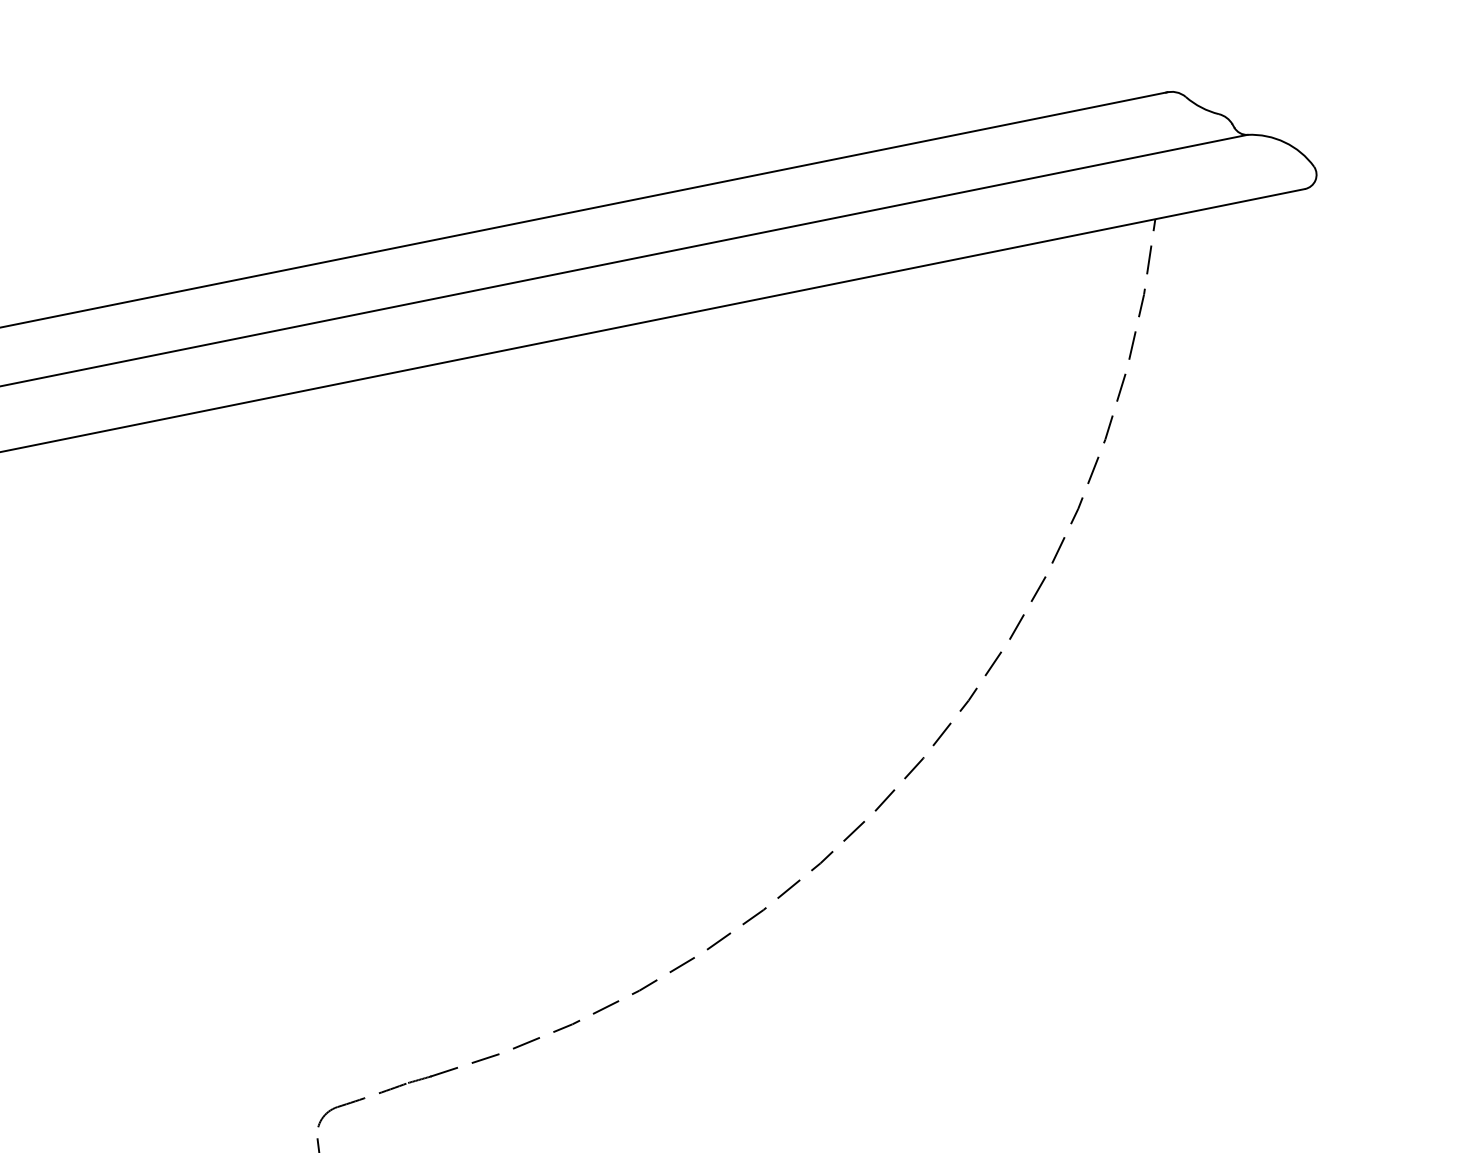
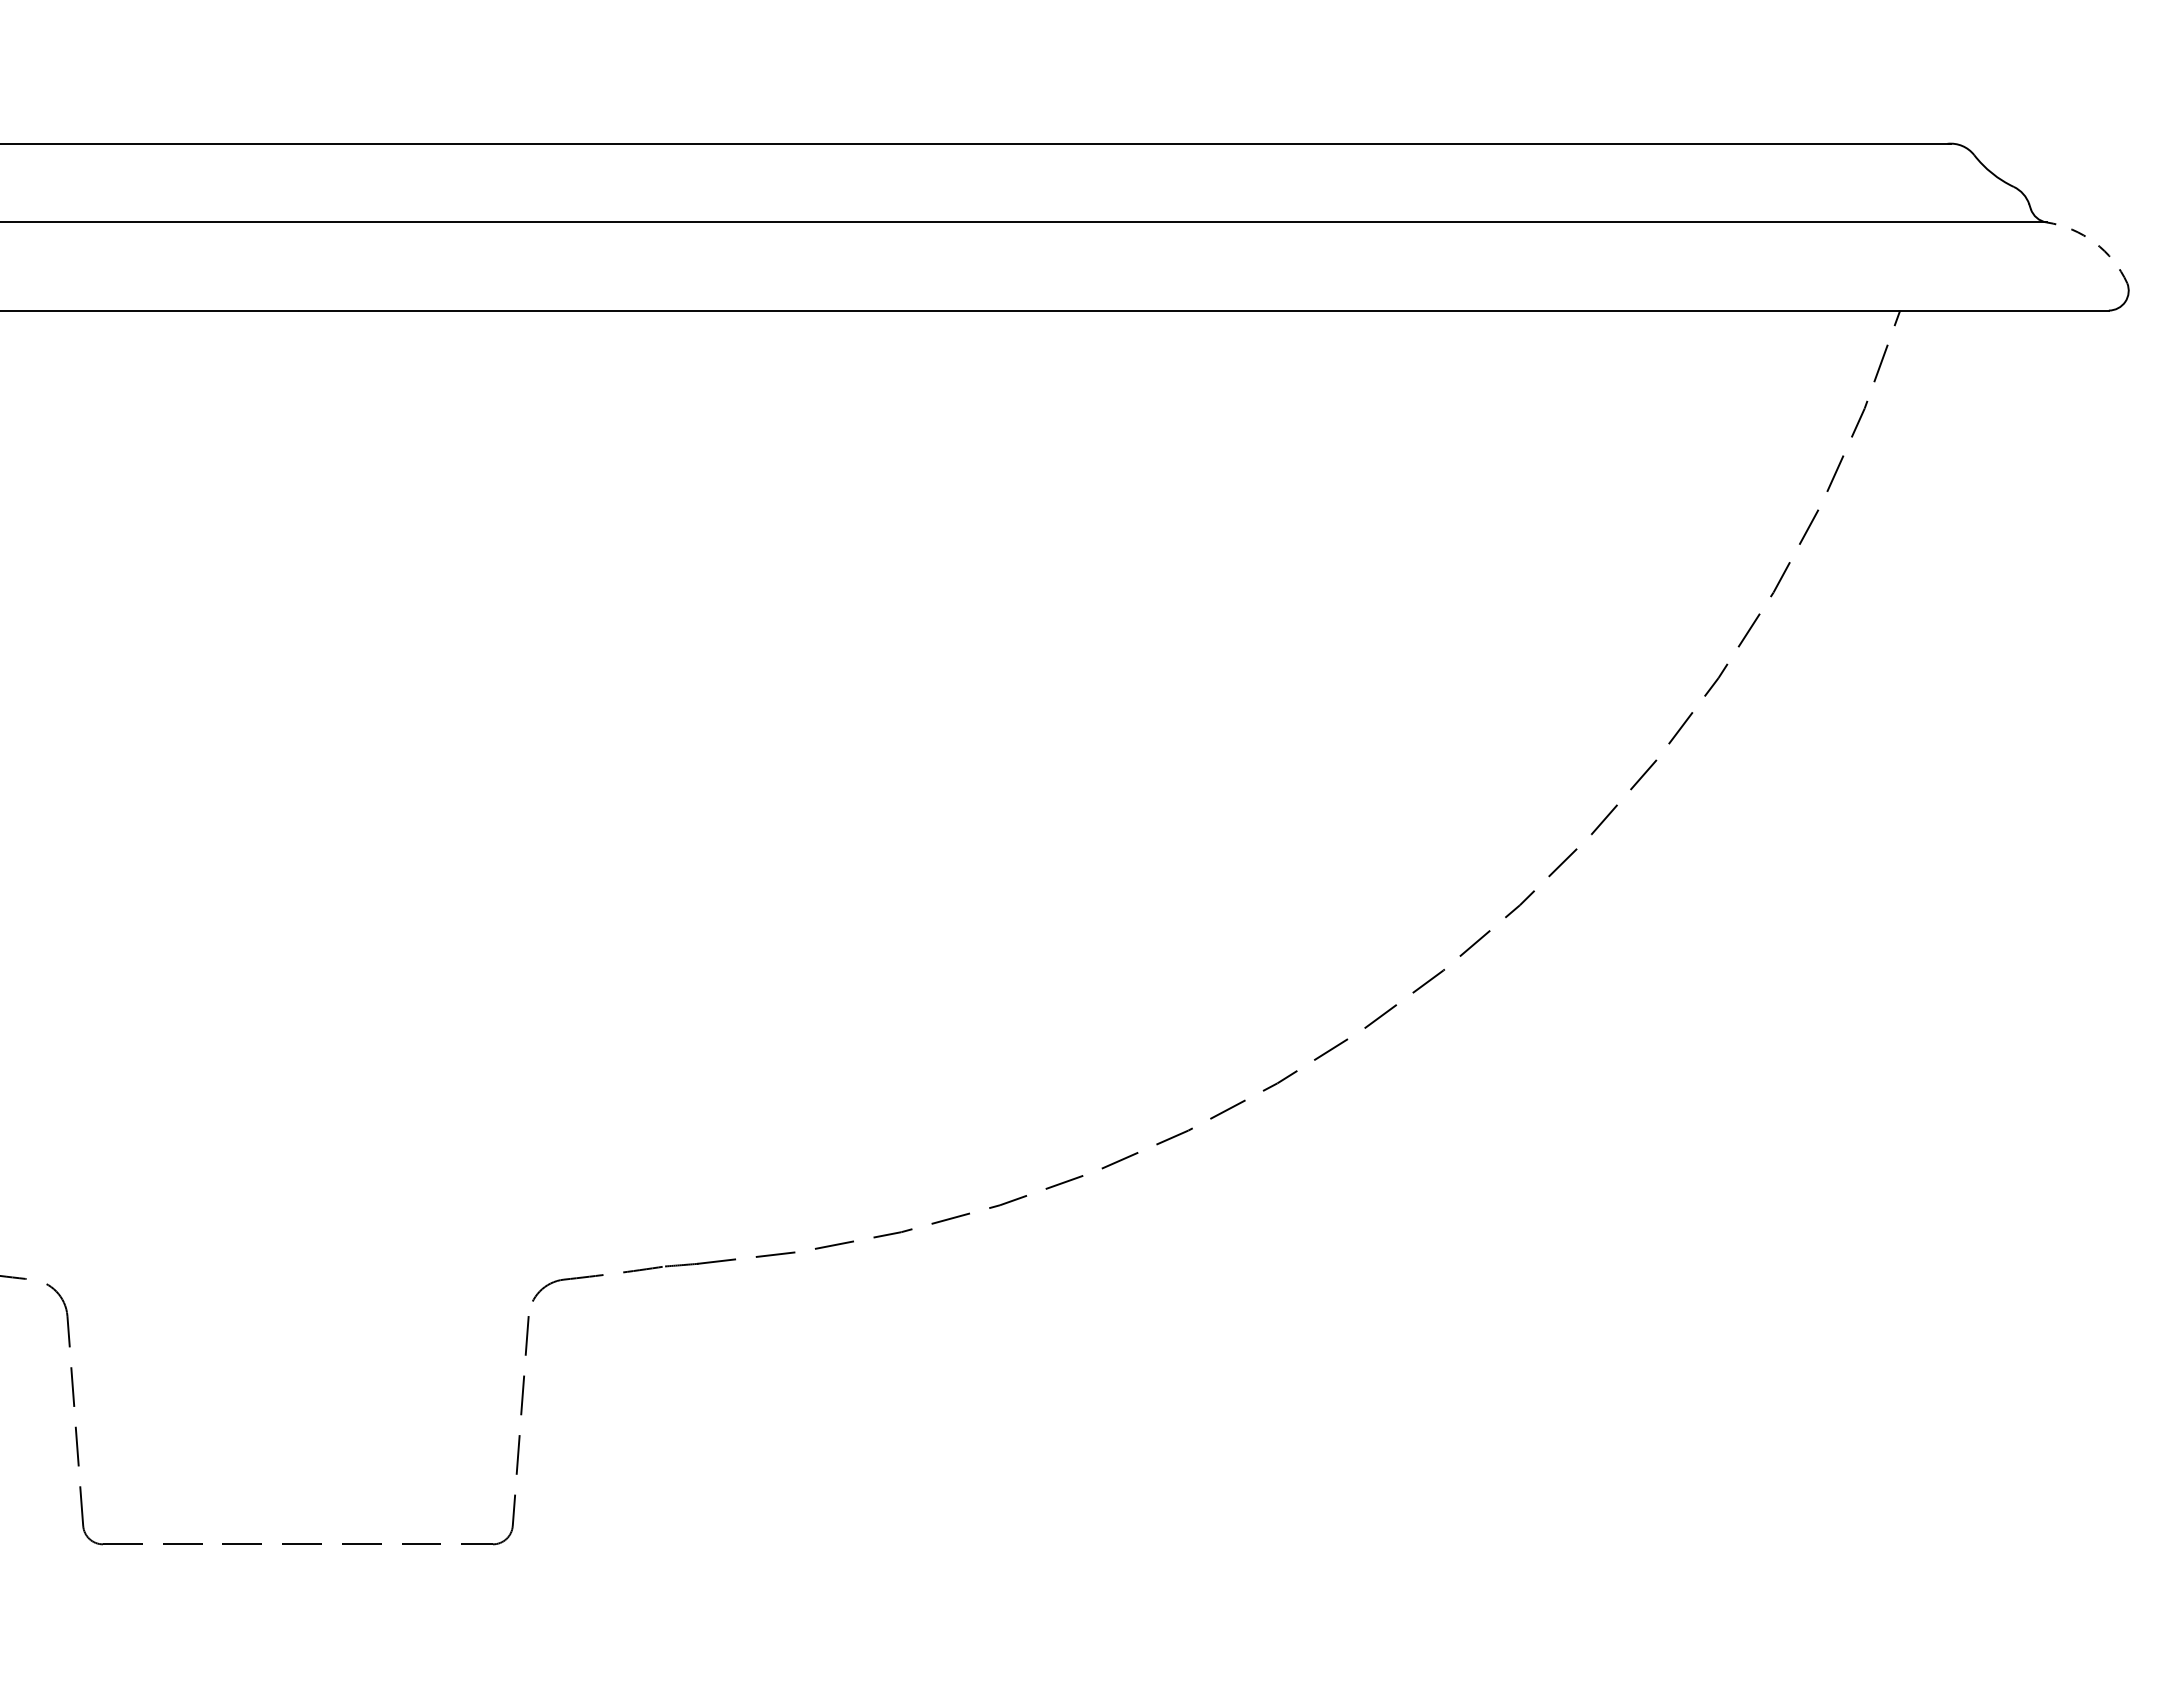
arc: (1284, 142) -> (2094, 242), solid -> dashed

